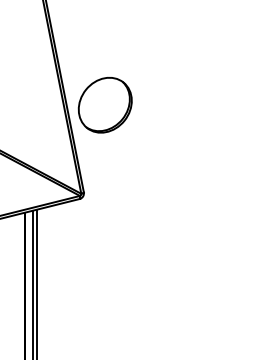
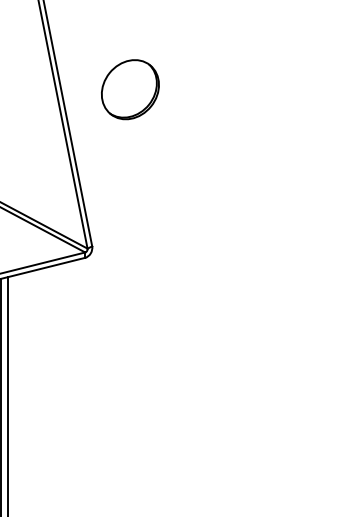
part: (104, 105) -> (129, 89), size x0.6

